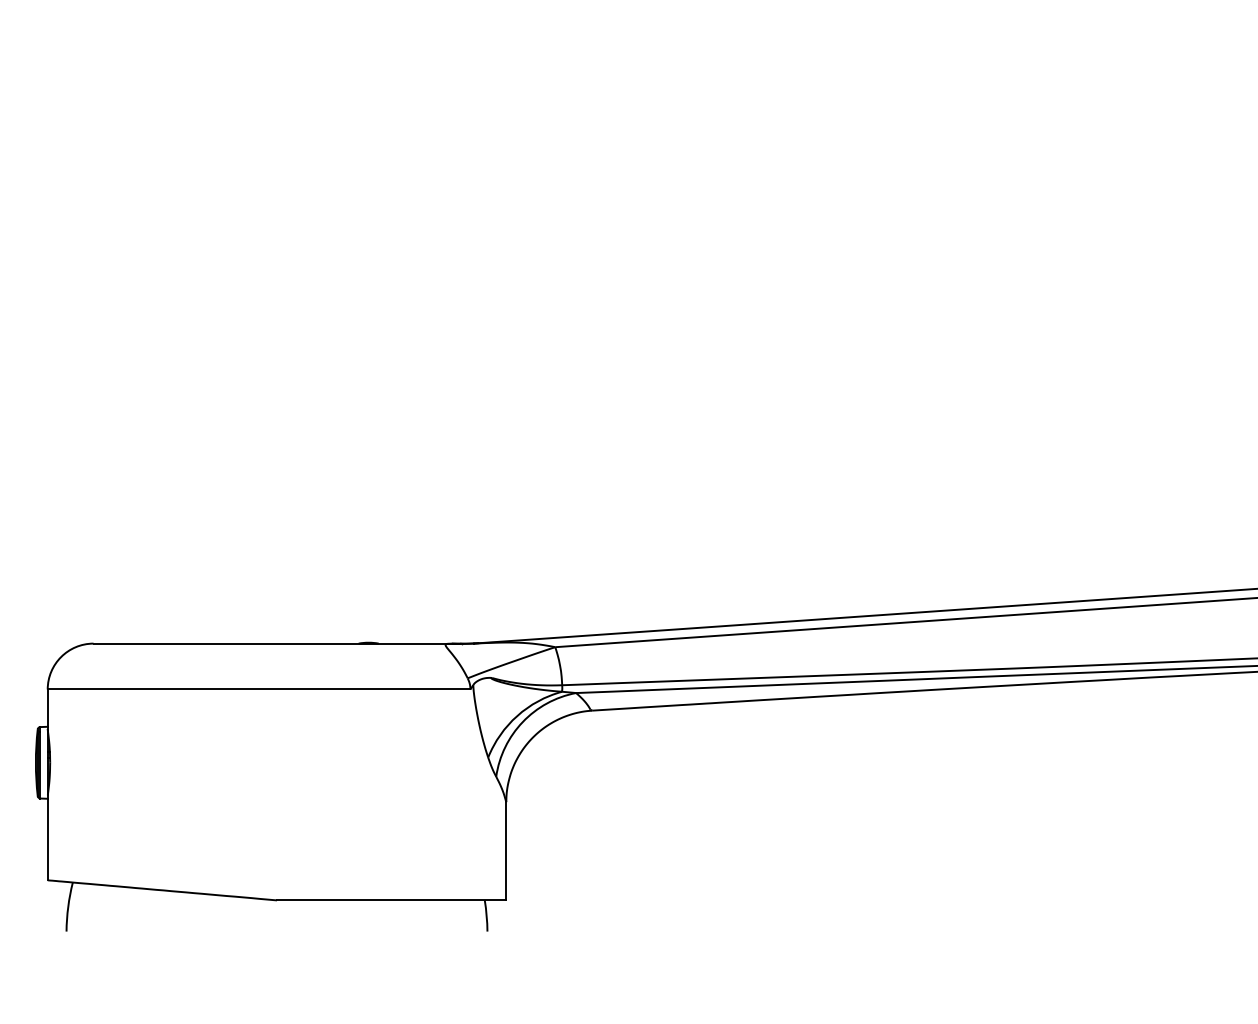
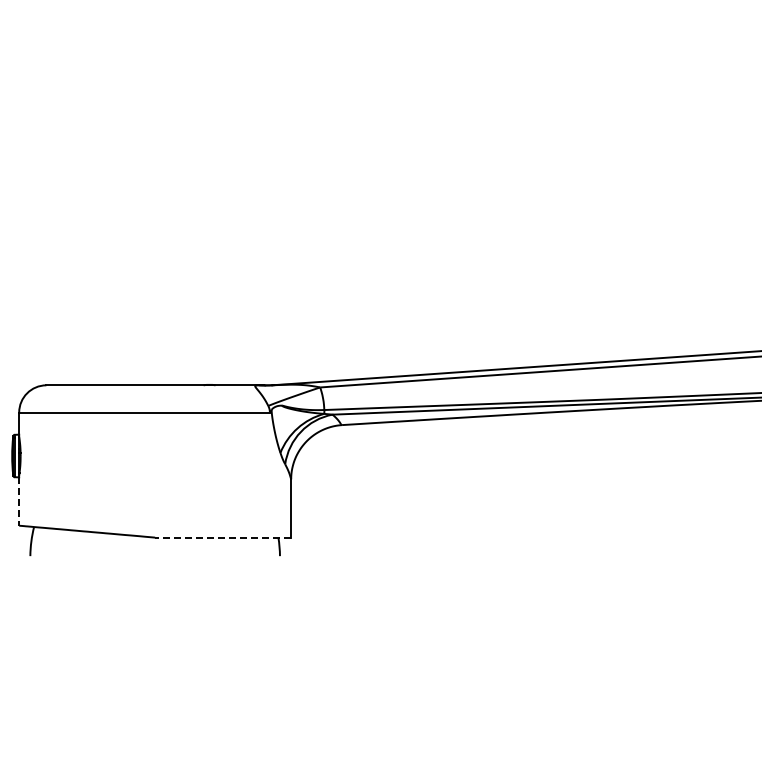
line: (48, 841) -> (19, 502), solid -> dashed
line: (392, 900) -> (223, 537), solid -> dashed

